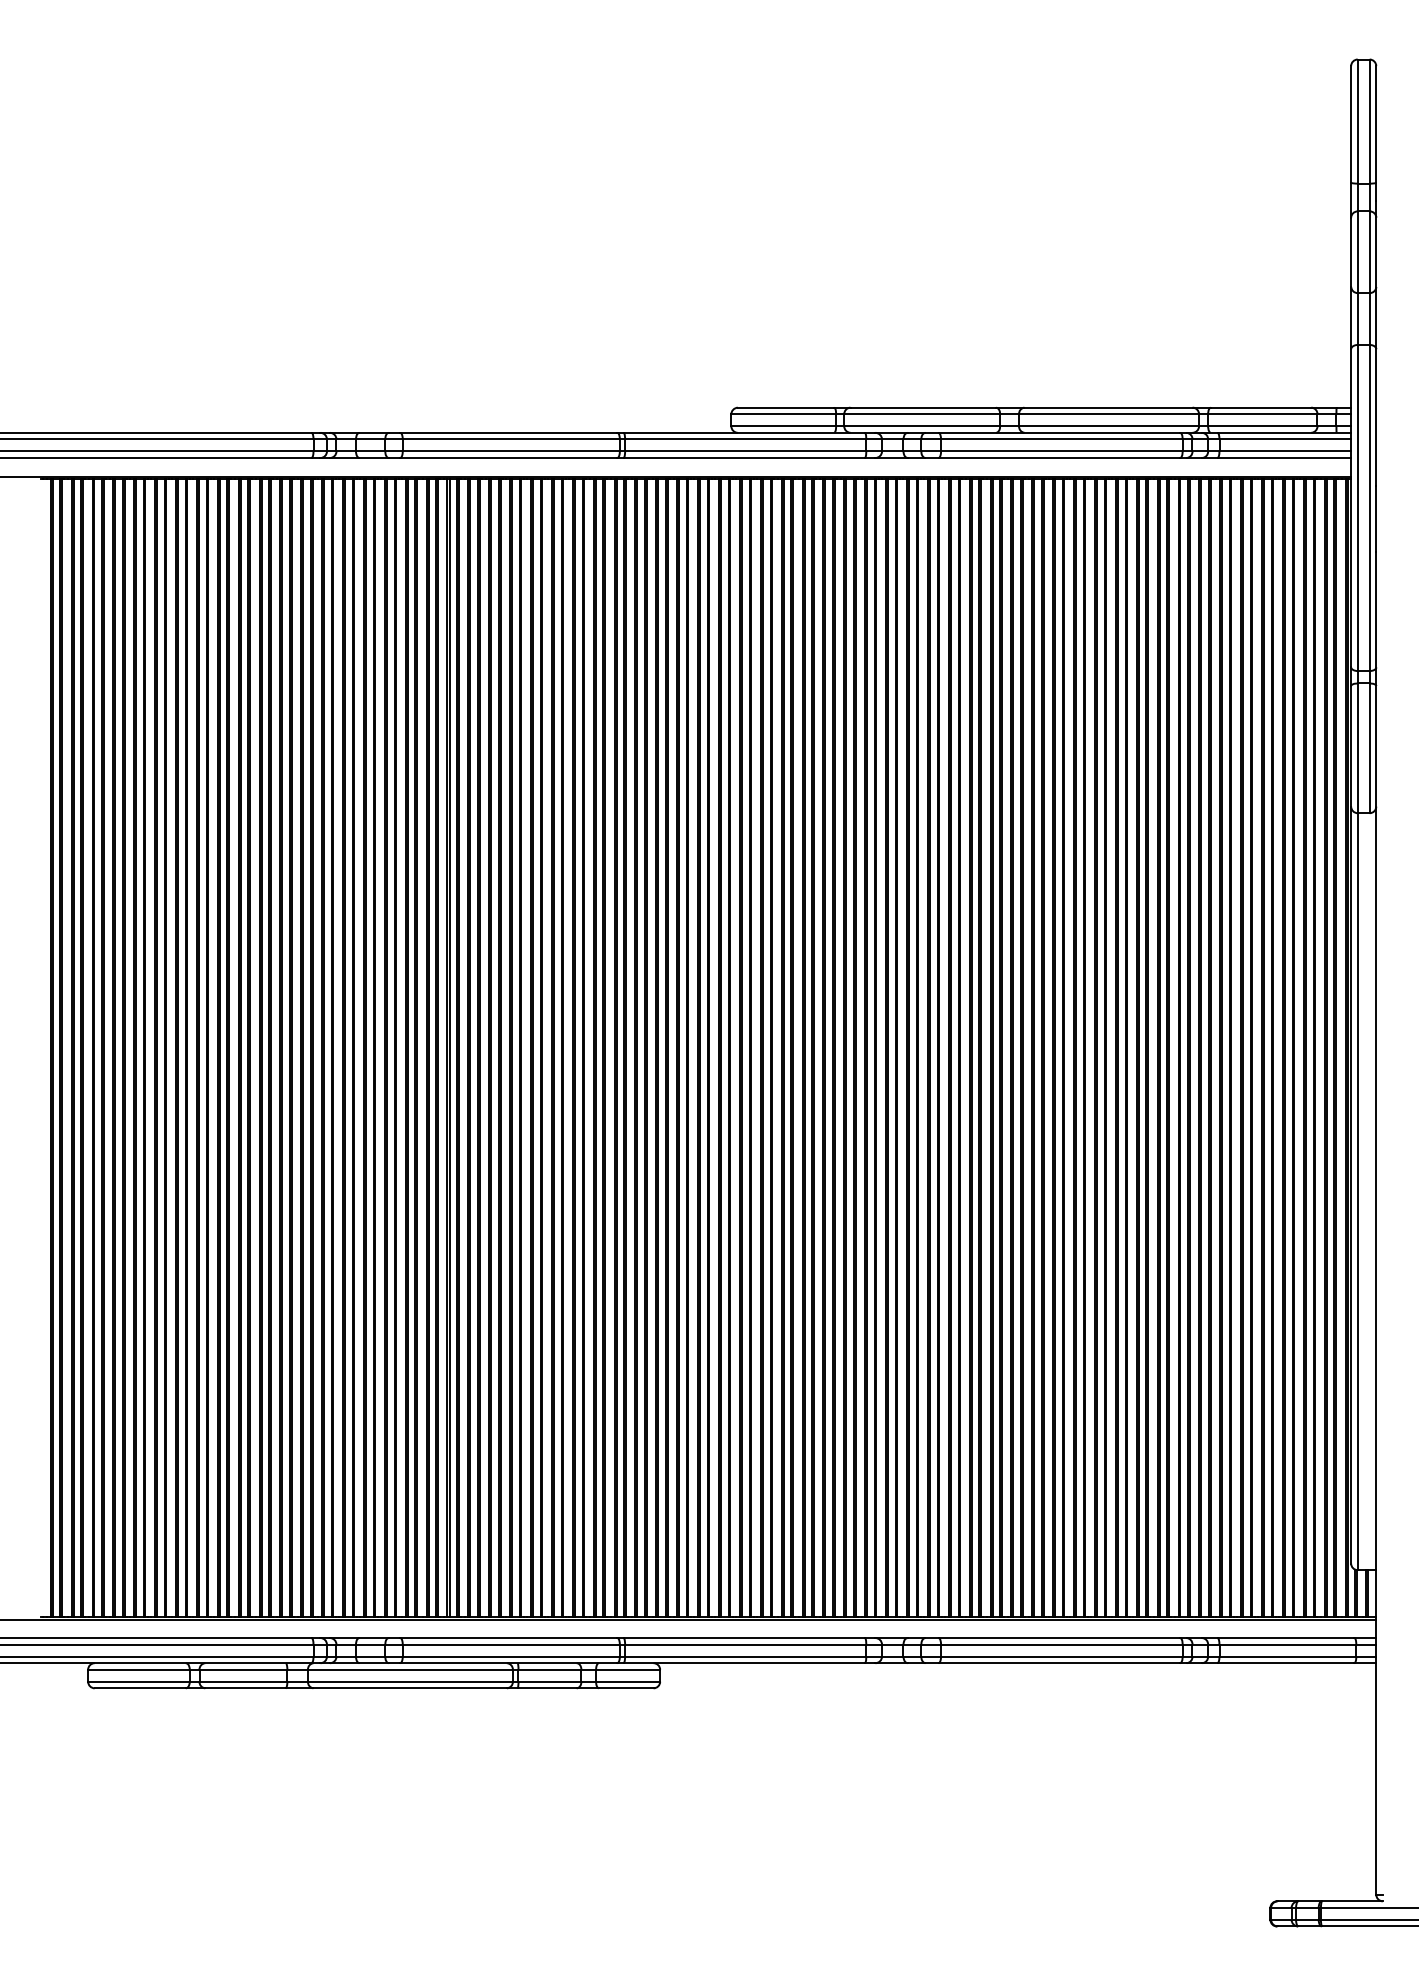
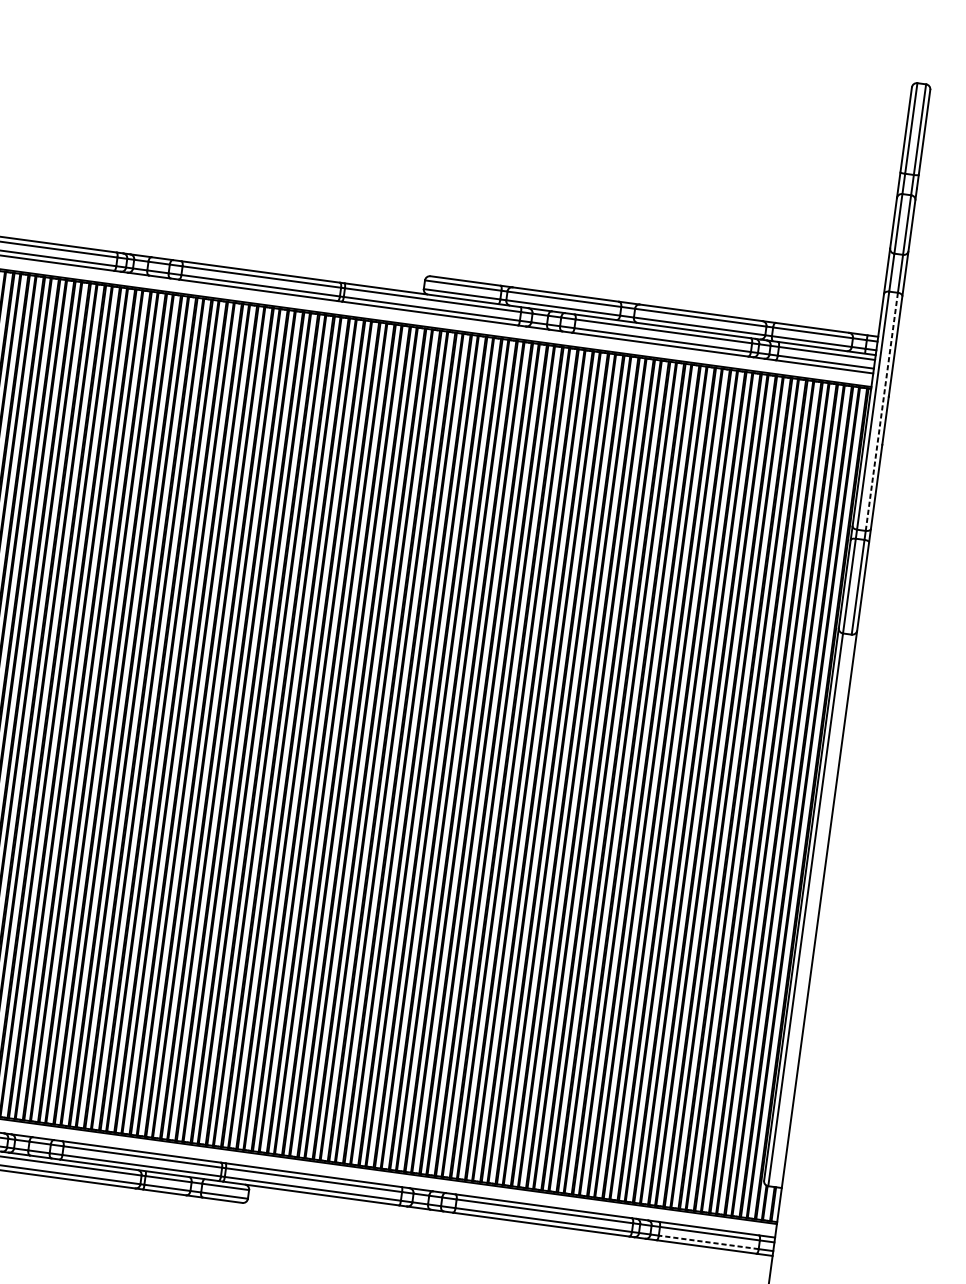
line: (1369, 507) -> (881, 411), solid -> dashed
line: (1287, 1656) -> (708, 1242), solid -> dashed

